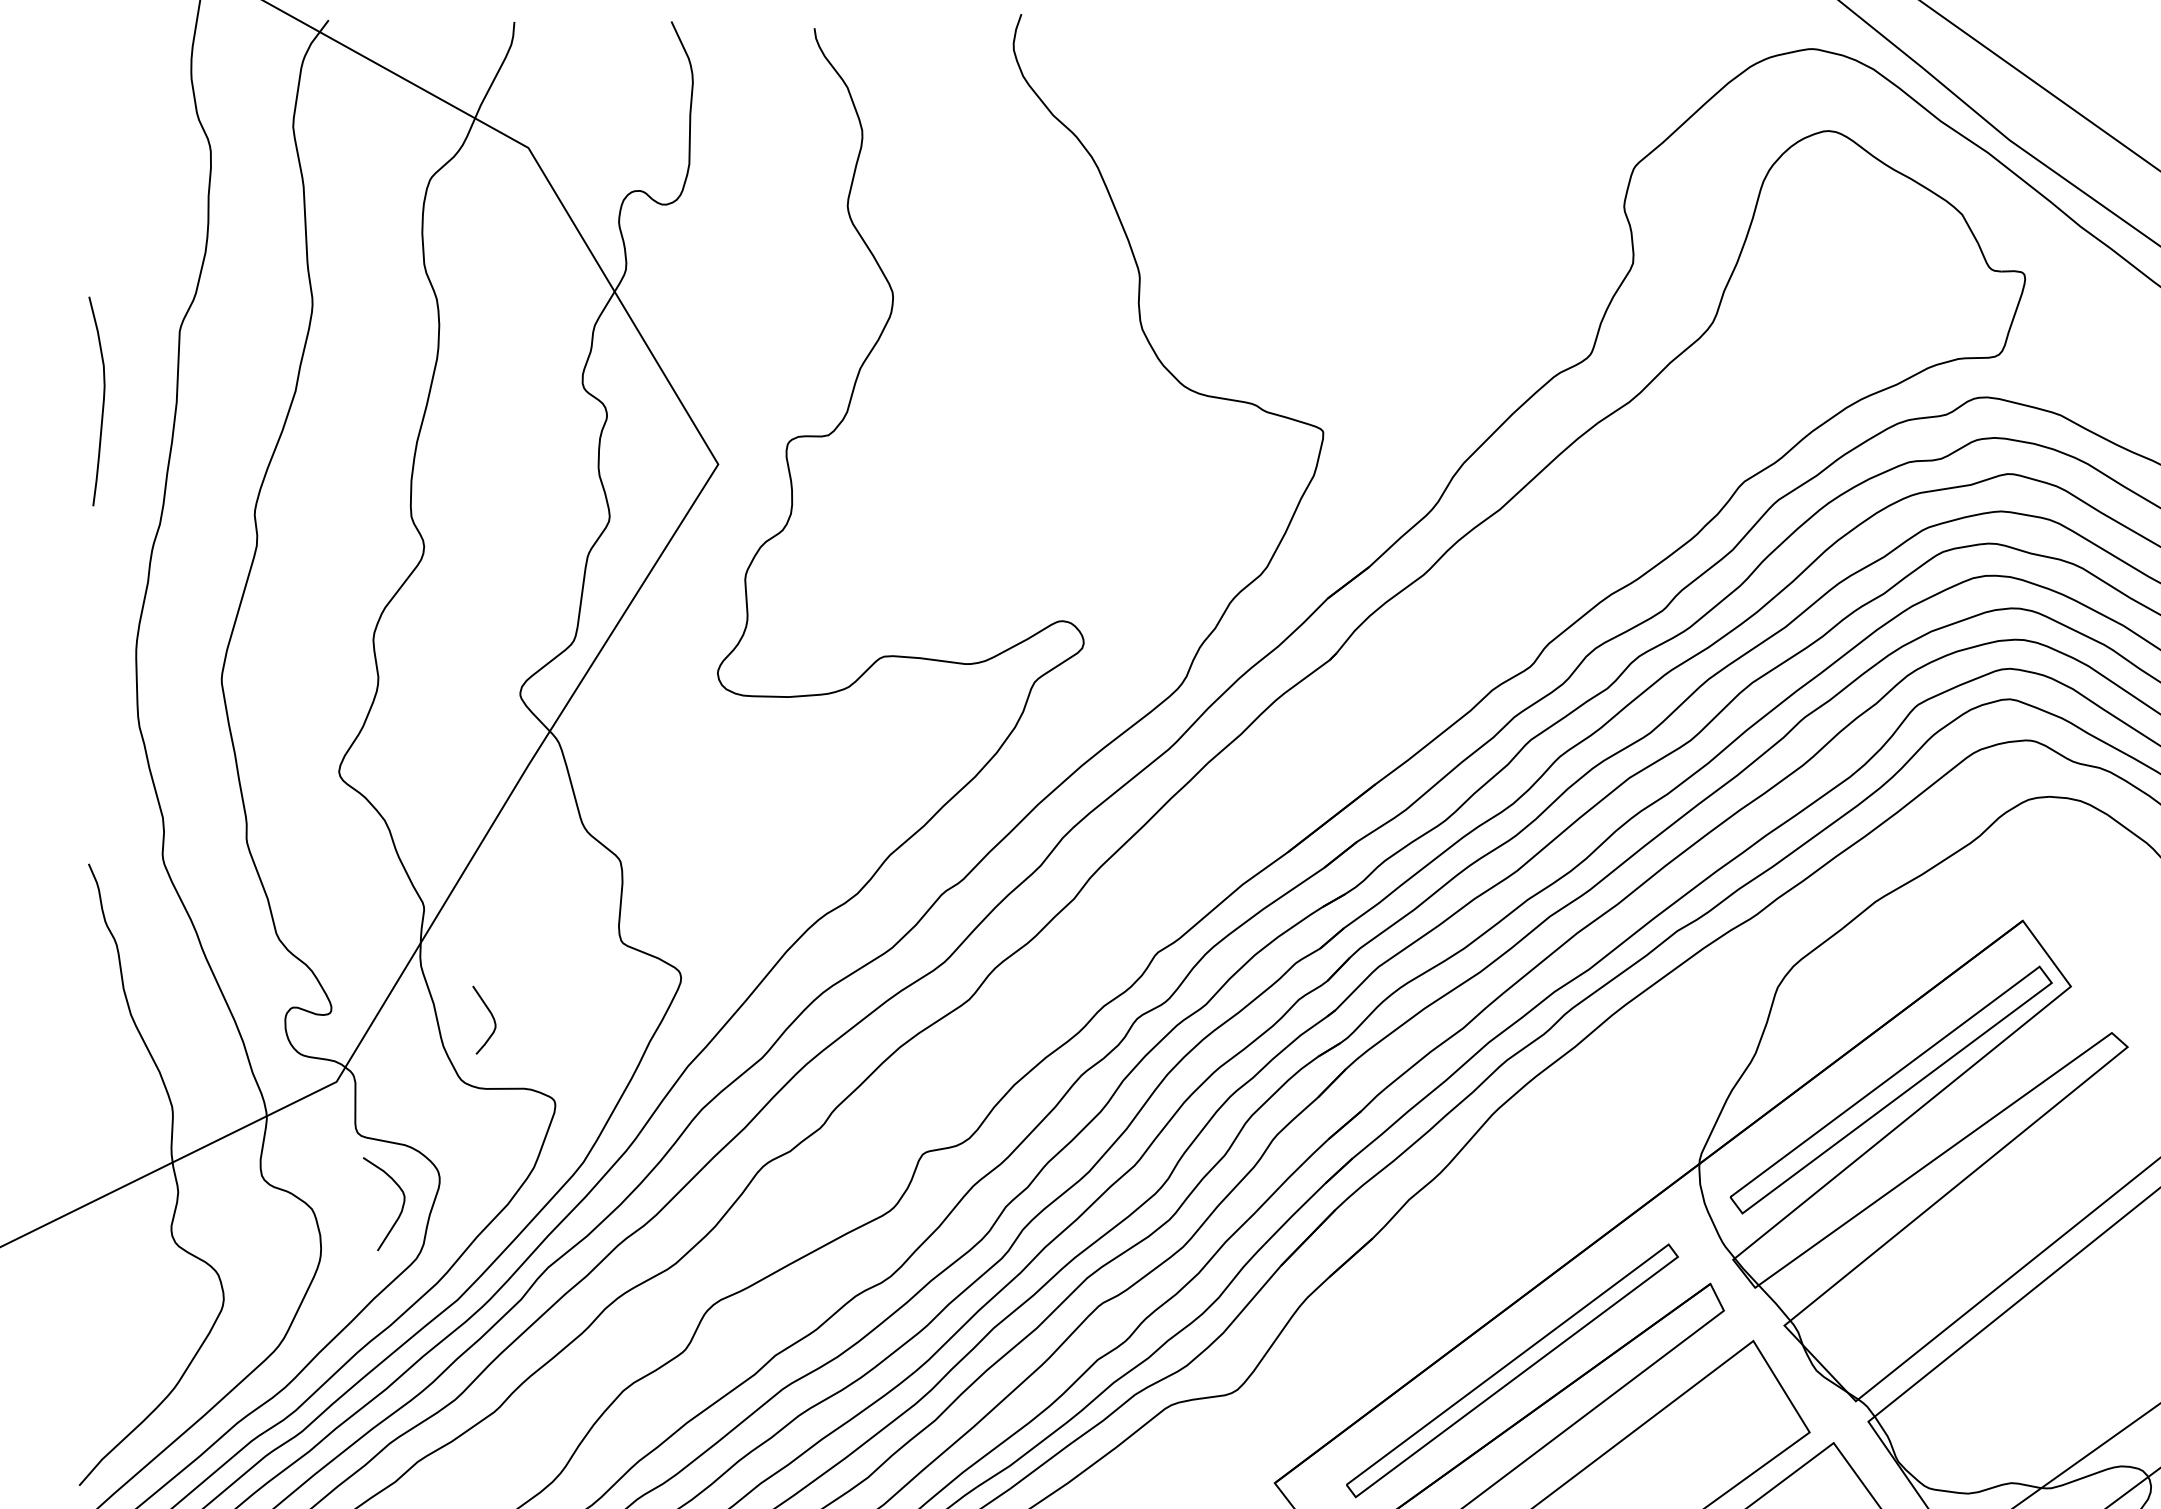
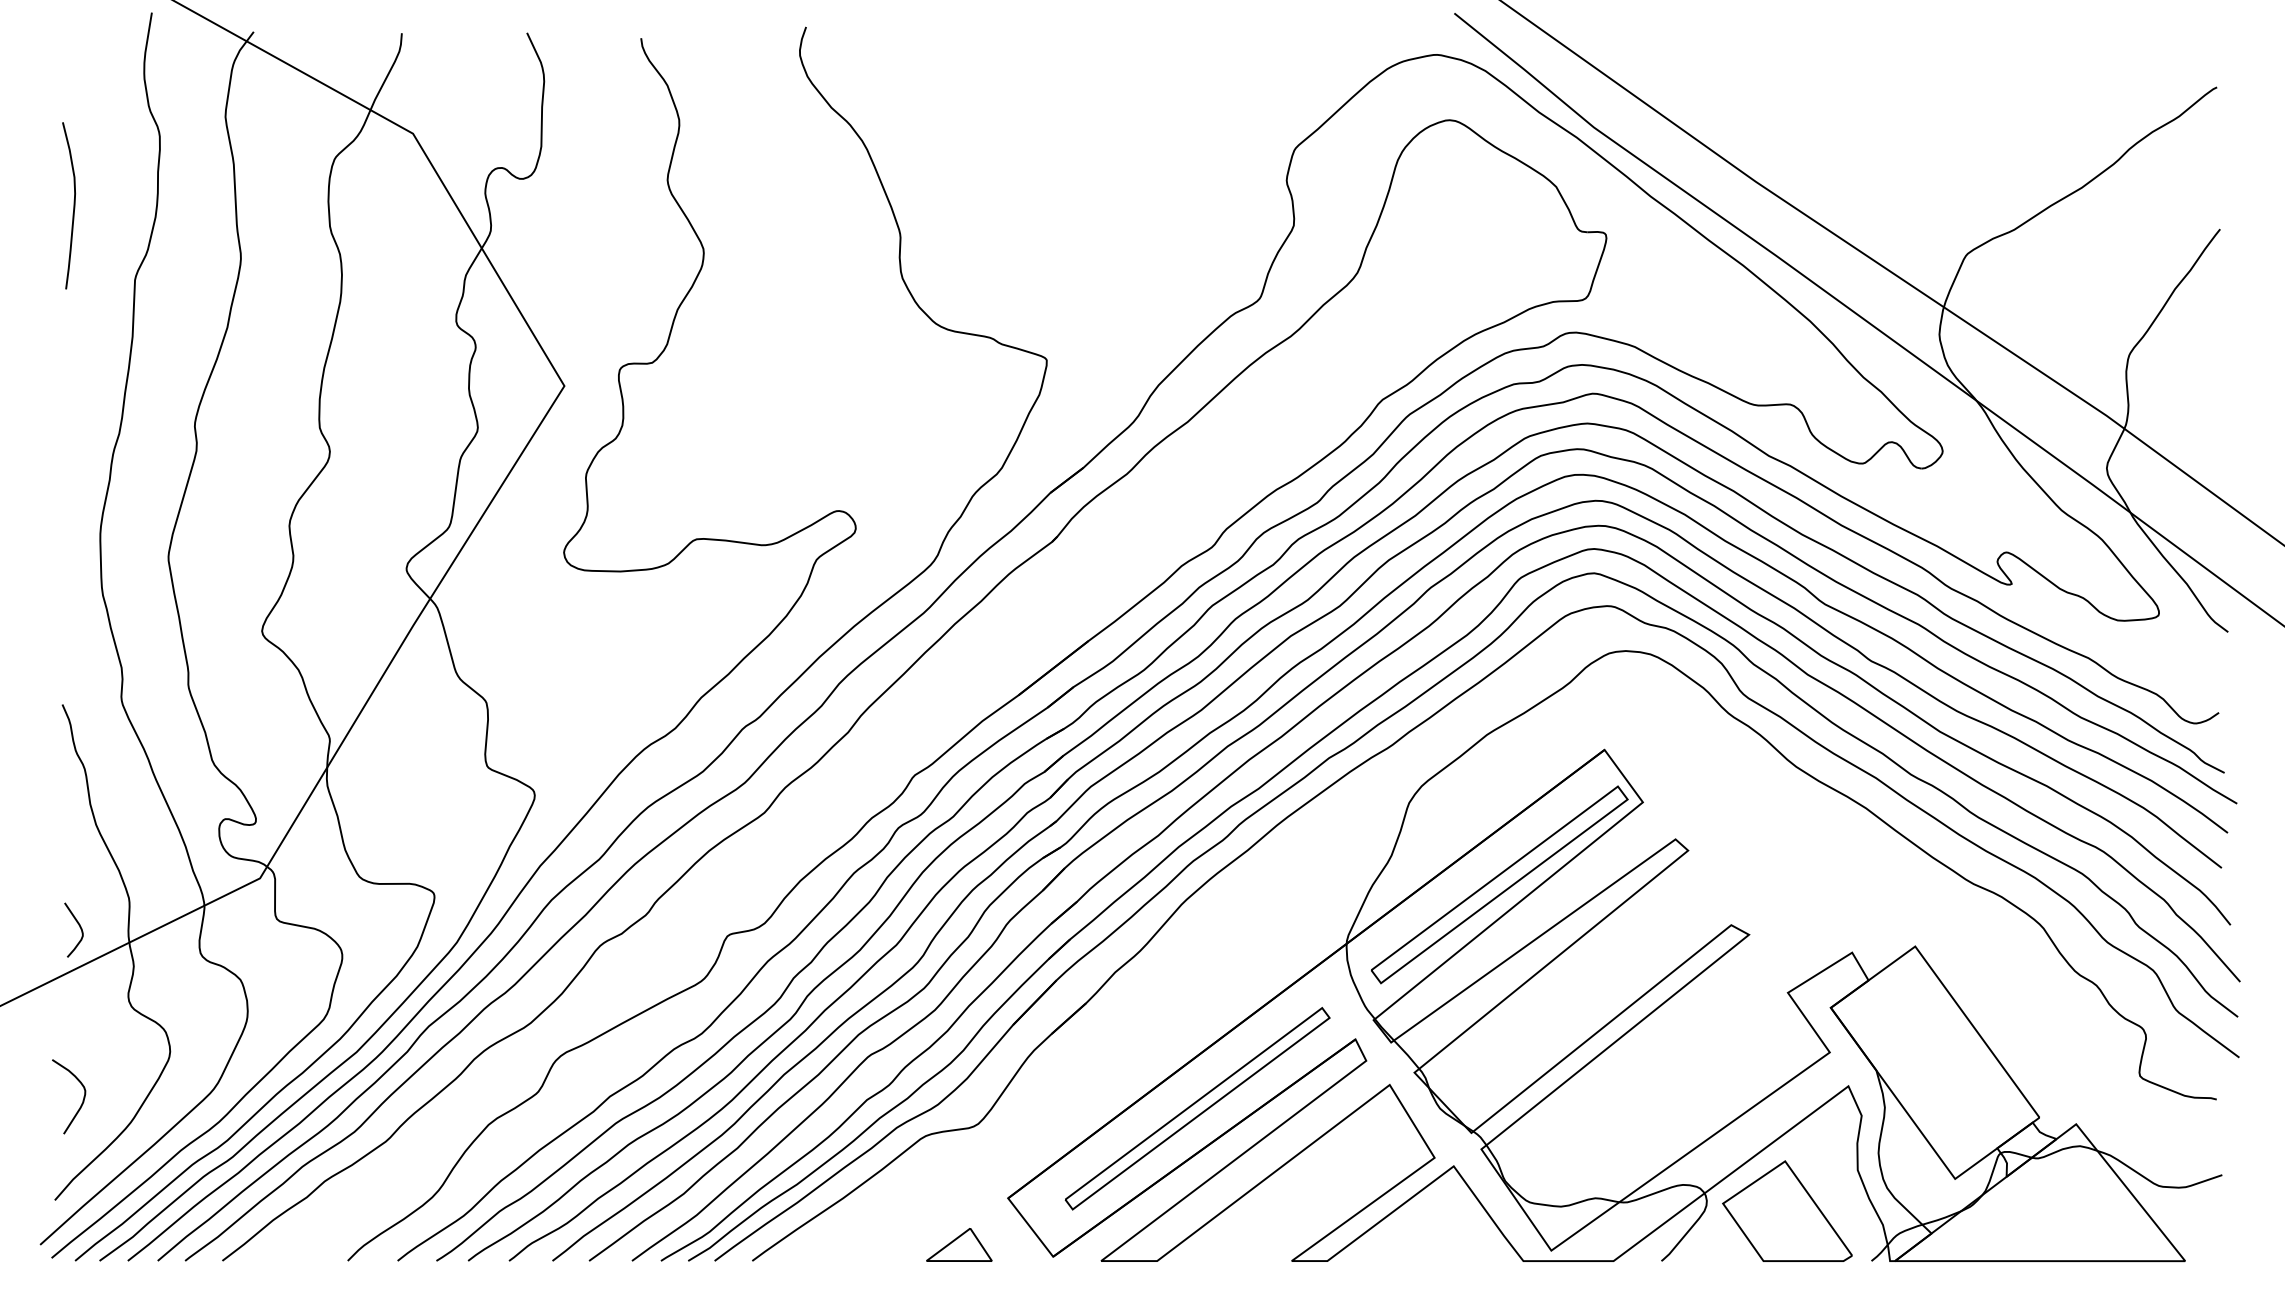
curve: (102, 401) -> (73, 205), moved
curve: (491, 1016) -> (79, 927), moved
curve: (401, 1208) -> (82, 1100), moved

